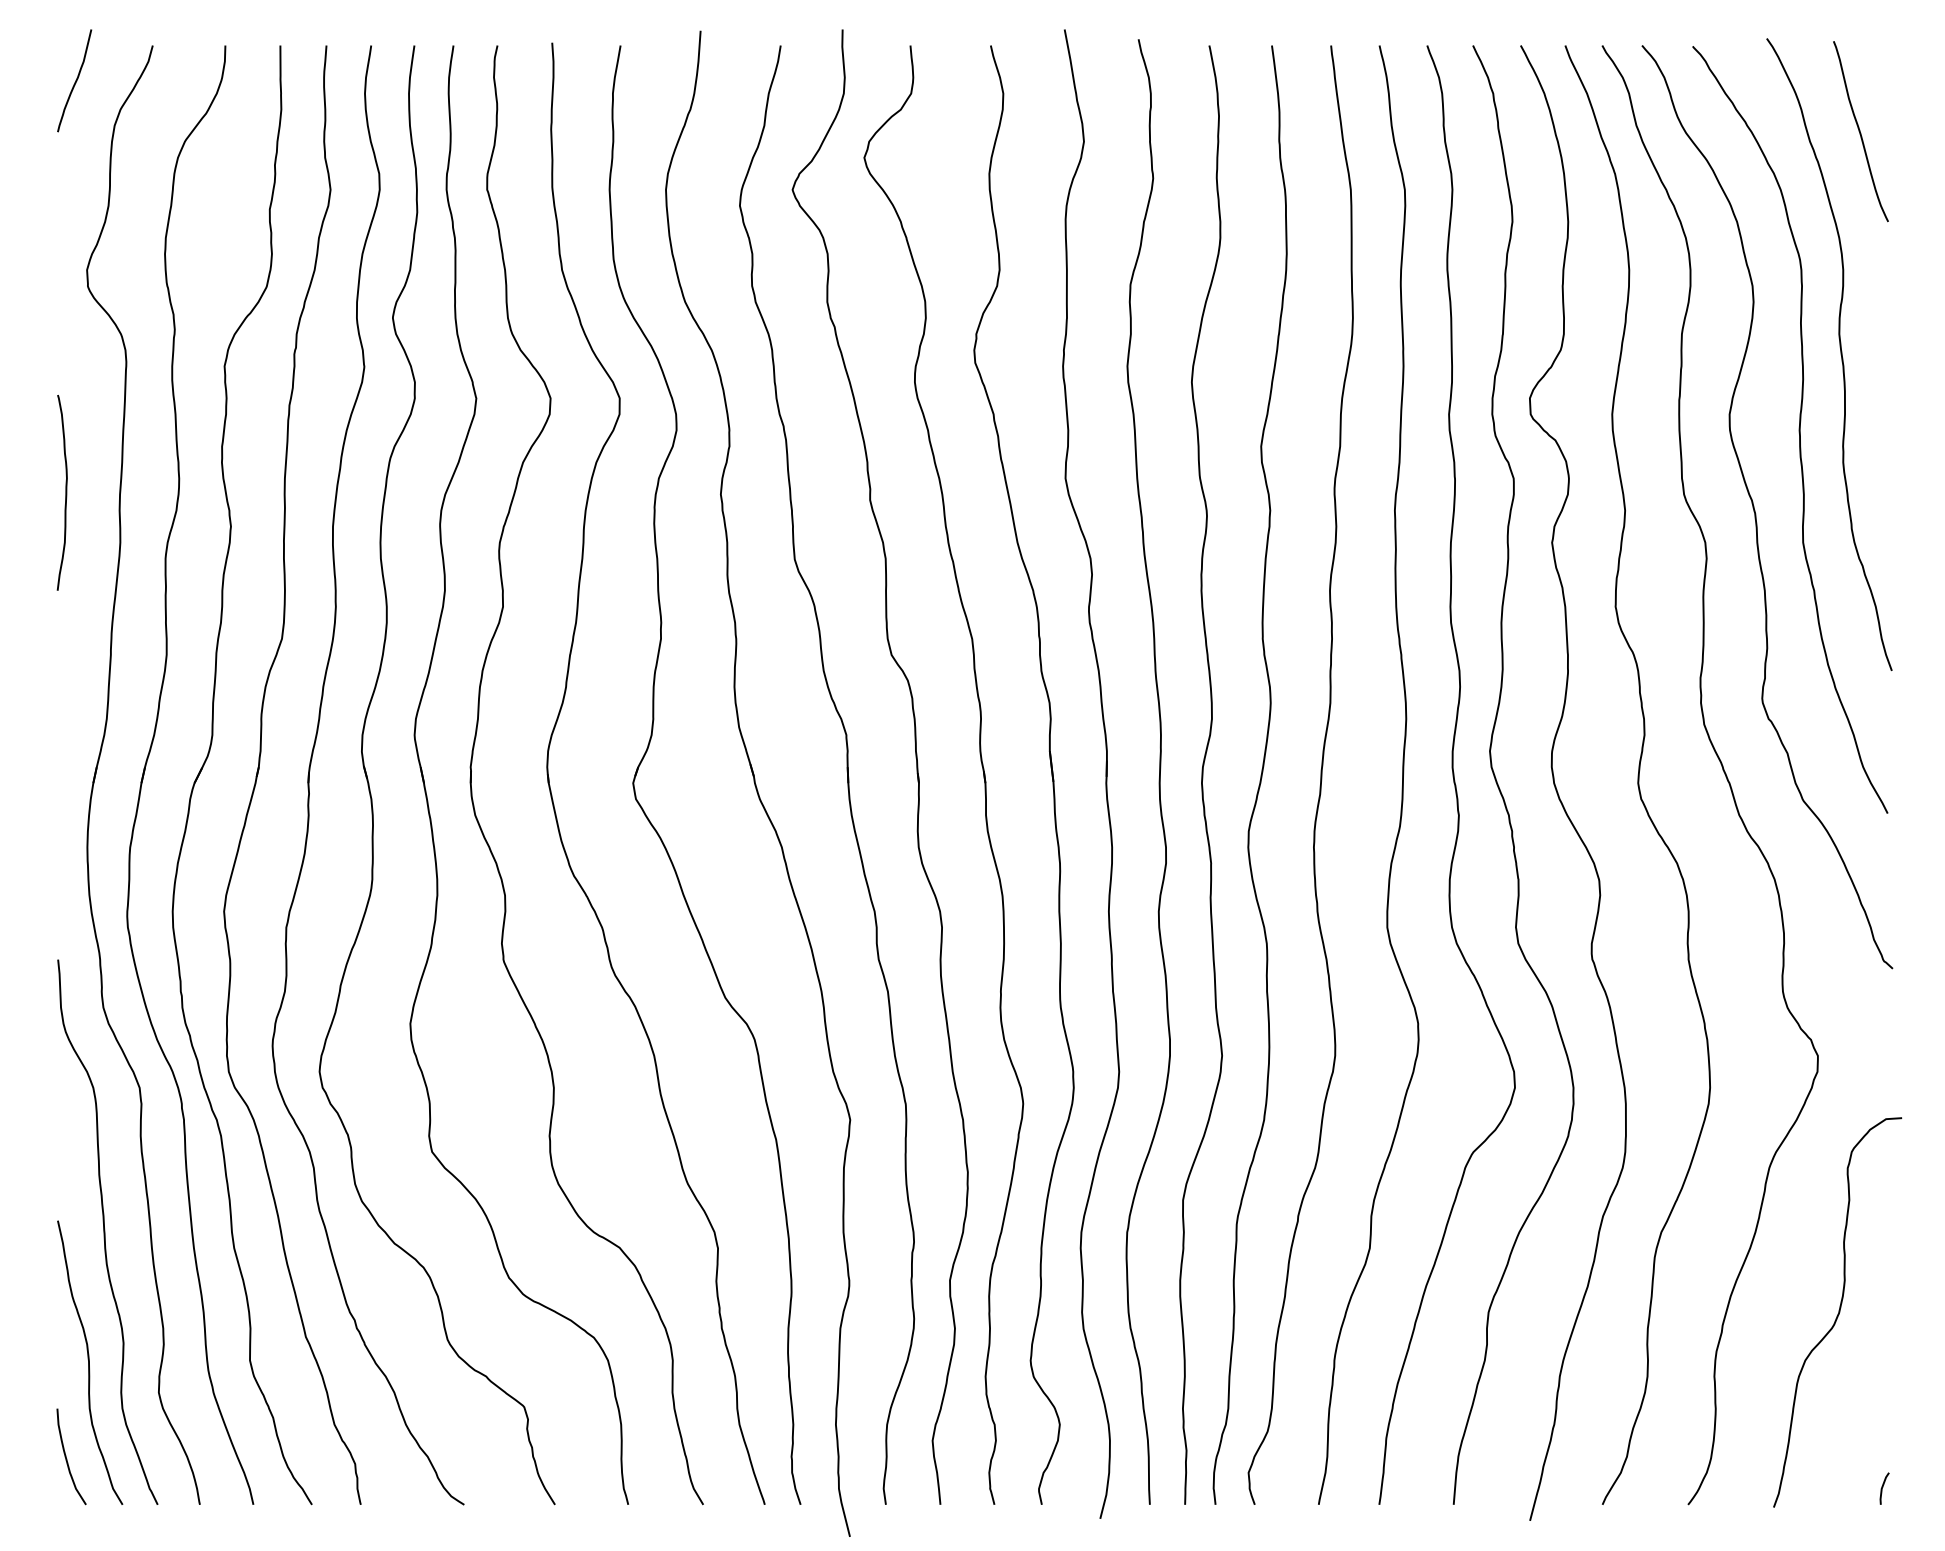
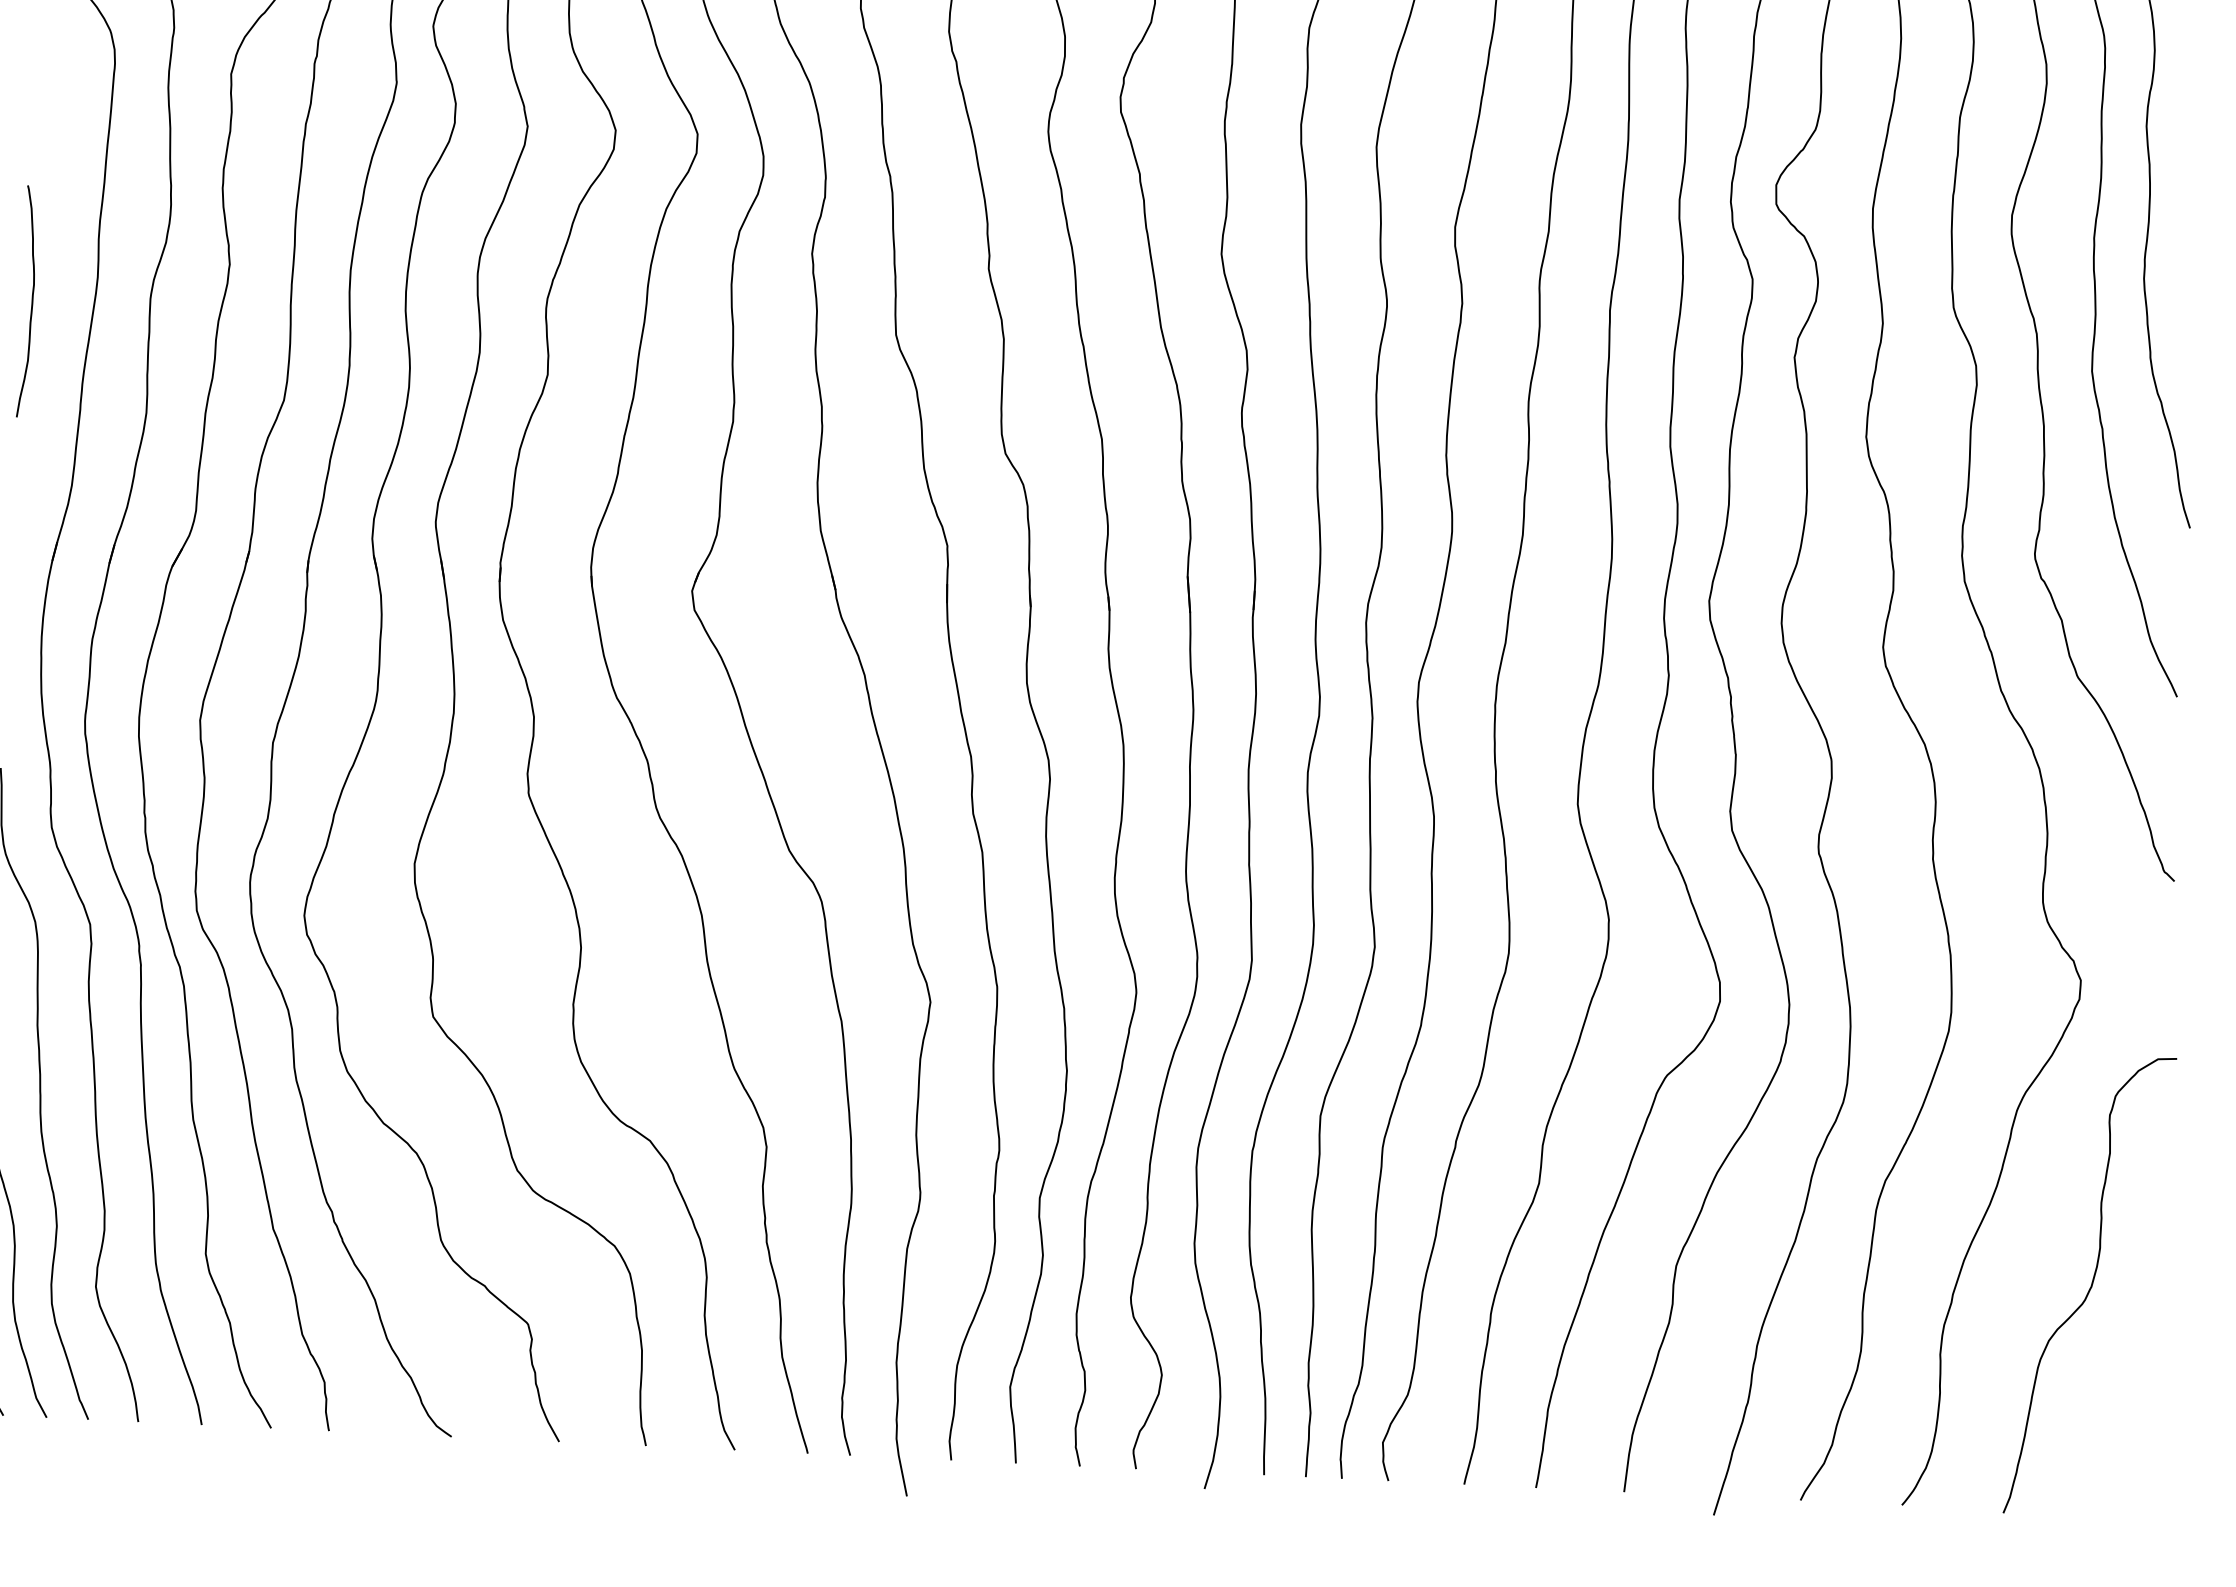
curve: (65, 492) -> (31, 301), moved
line: (1883, 1487) -> (2134, 1495), removed

